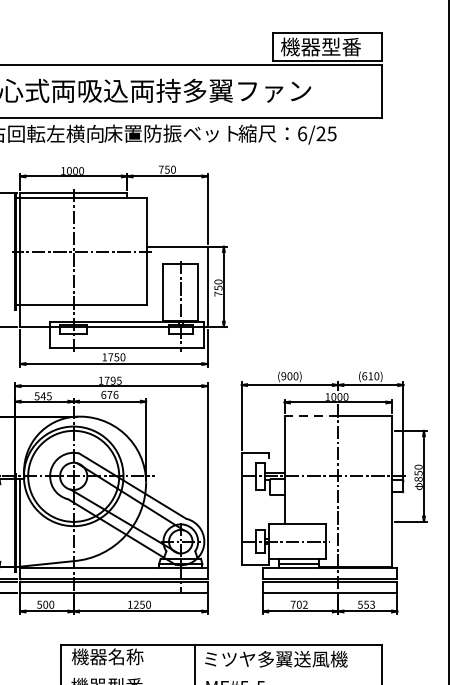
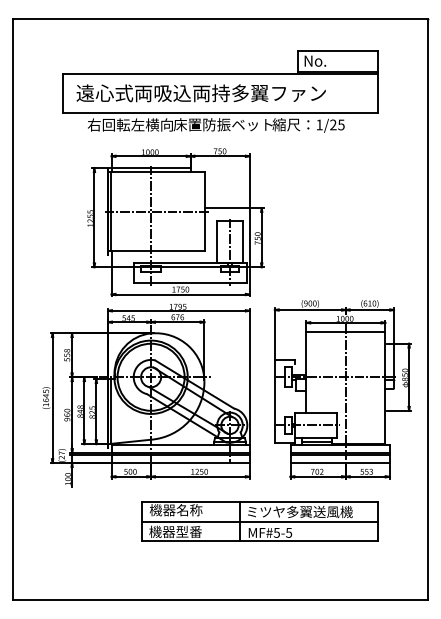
text: (319, 46) -> (332, 60), 機器型番 -> No.
text: (302, 133) -> (319, 124), 6/25 -> 1/25
line: (311, 415) -> (326, 332), dashed -> solid
line: (220, 672) -> (259, 521), added

